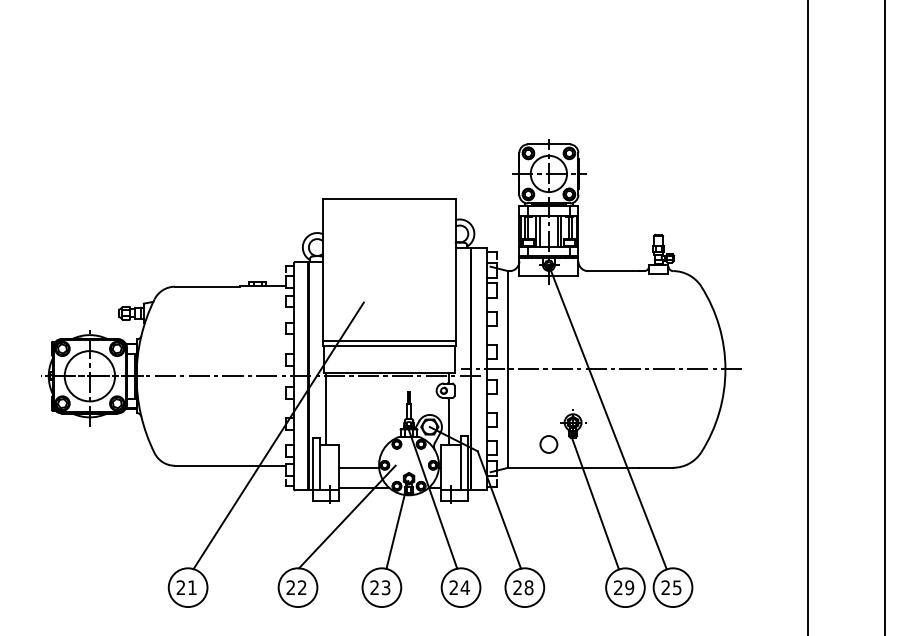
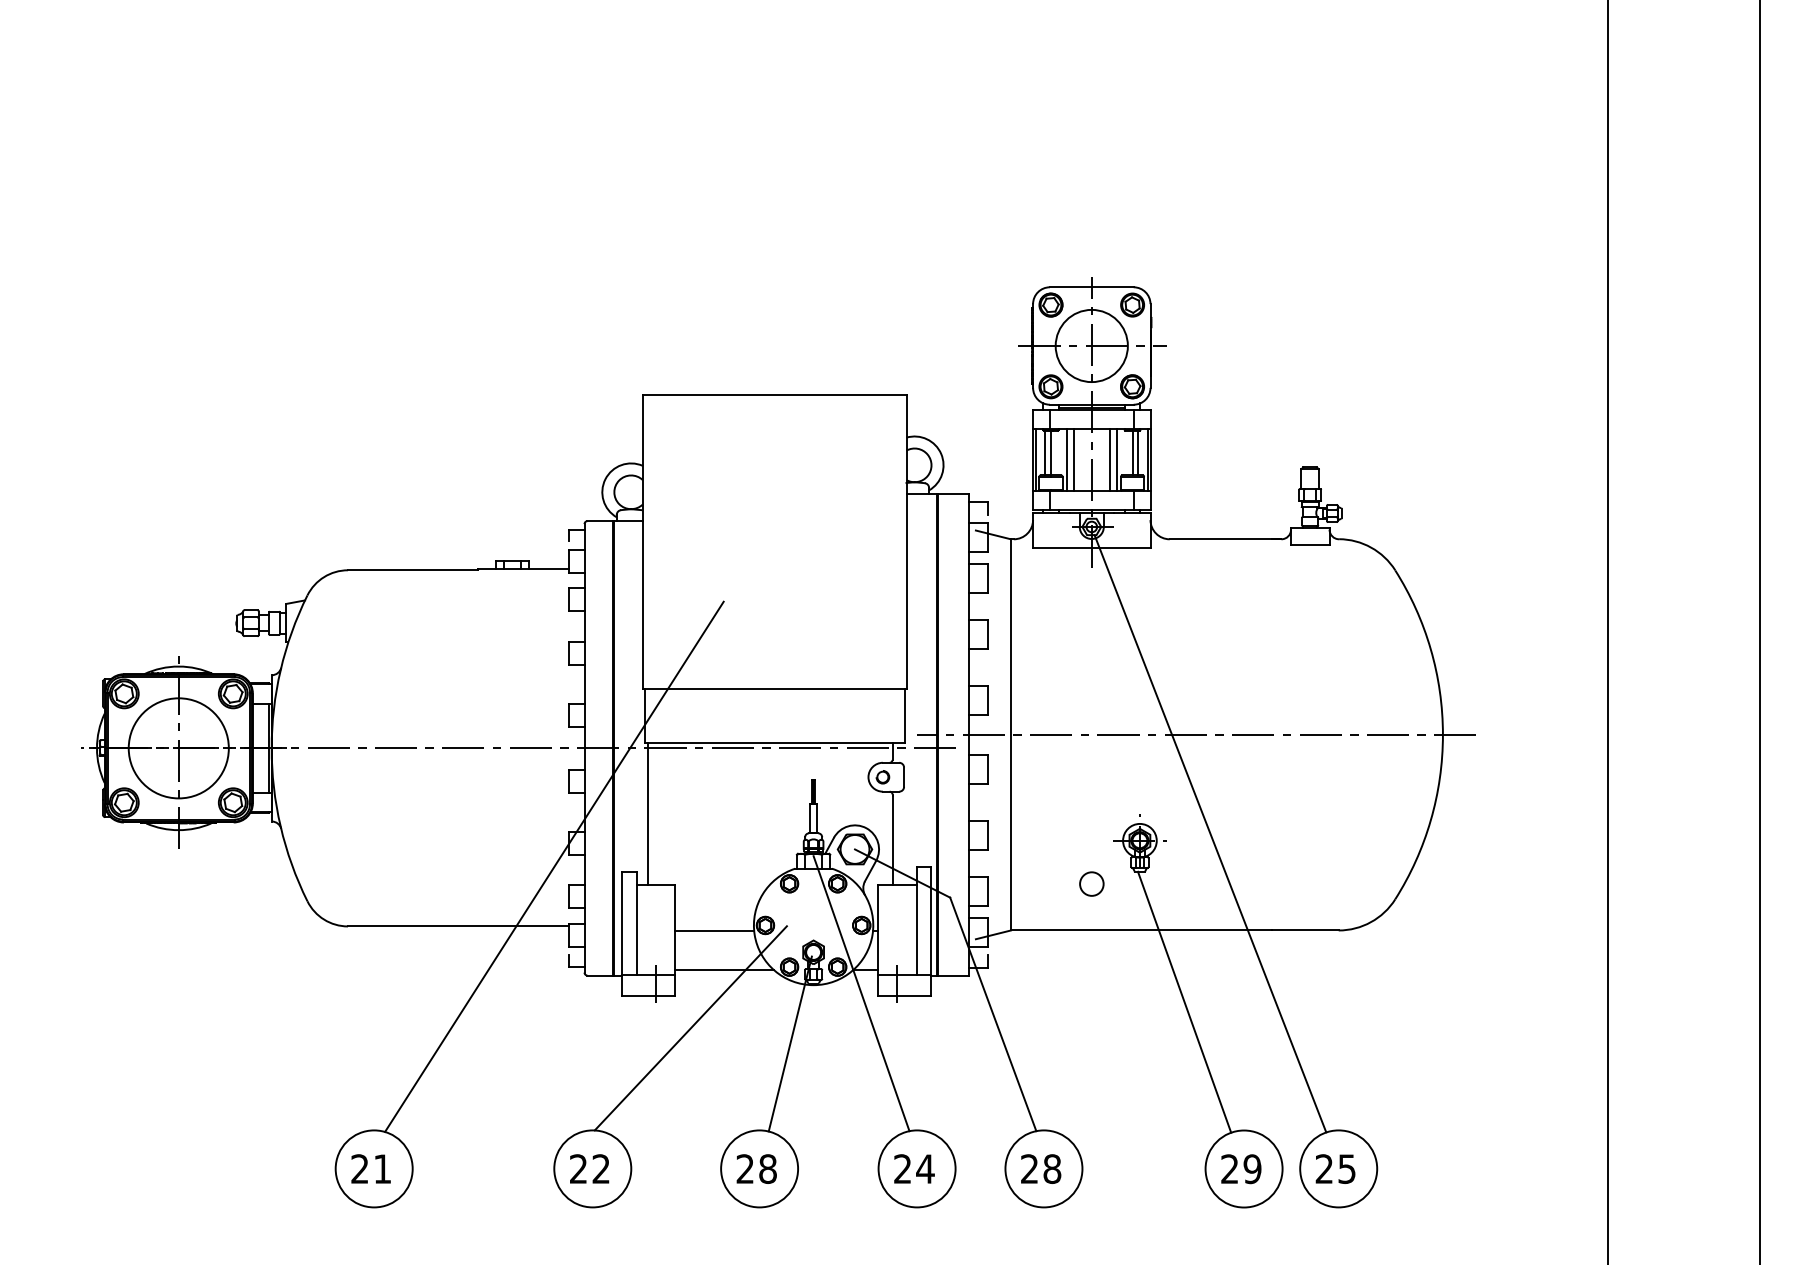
line: (389, 341) -> (774, 679), removed
circle: (548, 444) -> (1090, 884), size x0.7
text: (385, 587) -> (766, 1168), 23 -> 28

